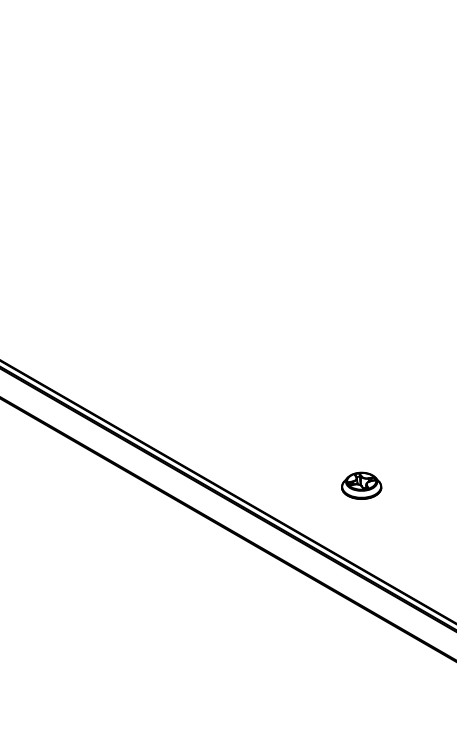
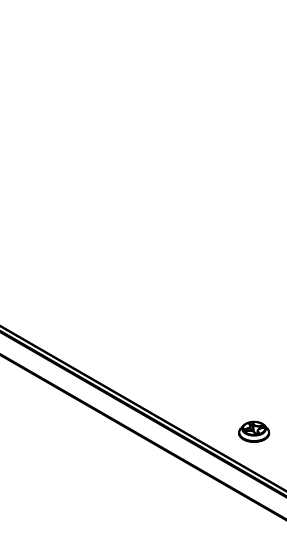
part: (361, 485) -> (253, 431), moved

